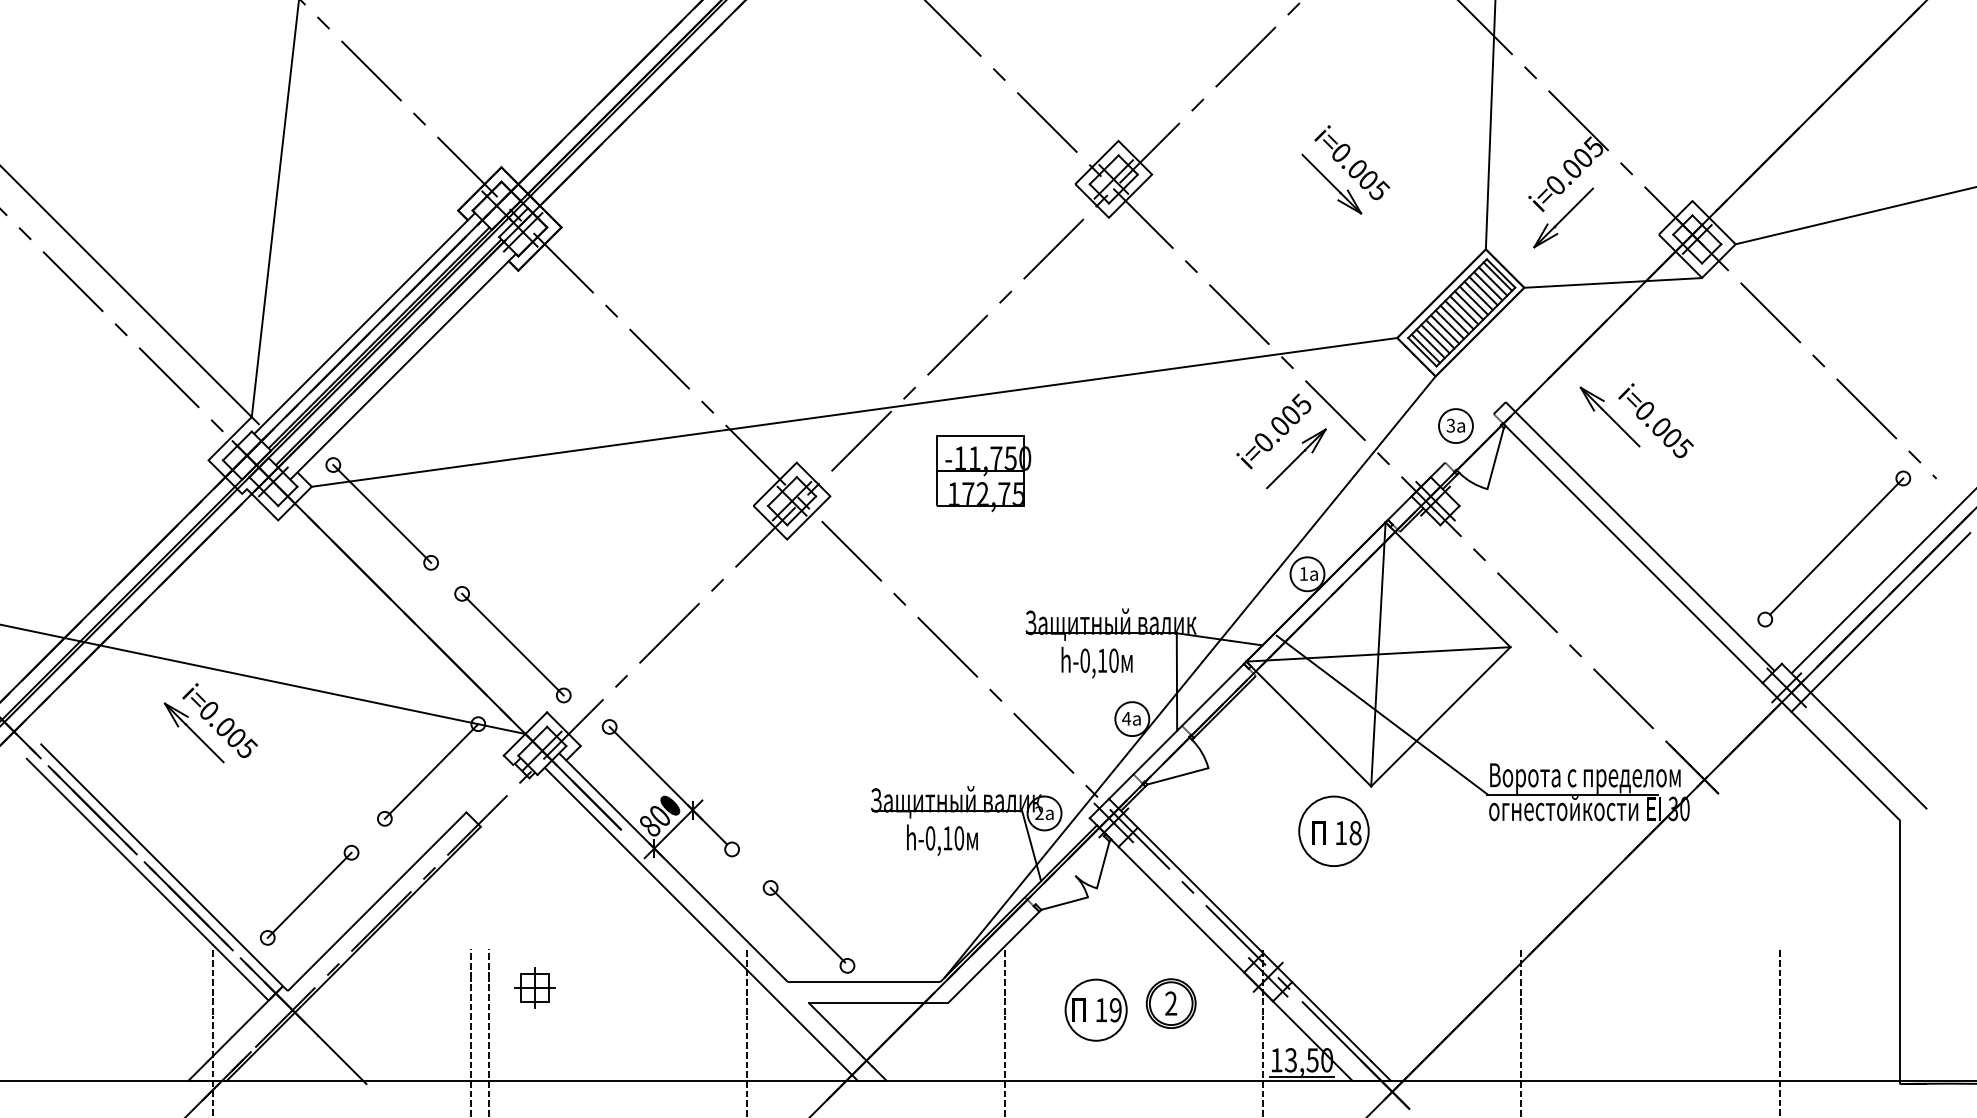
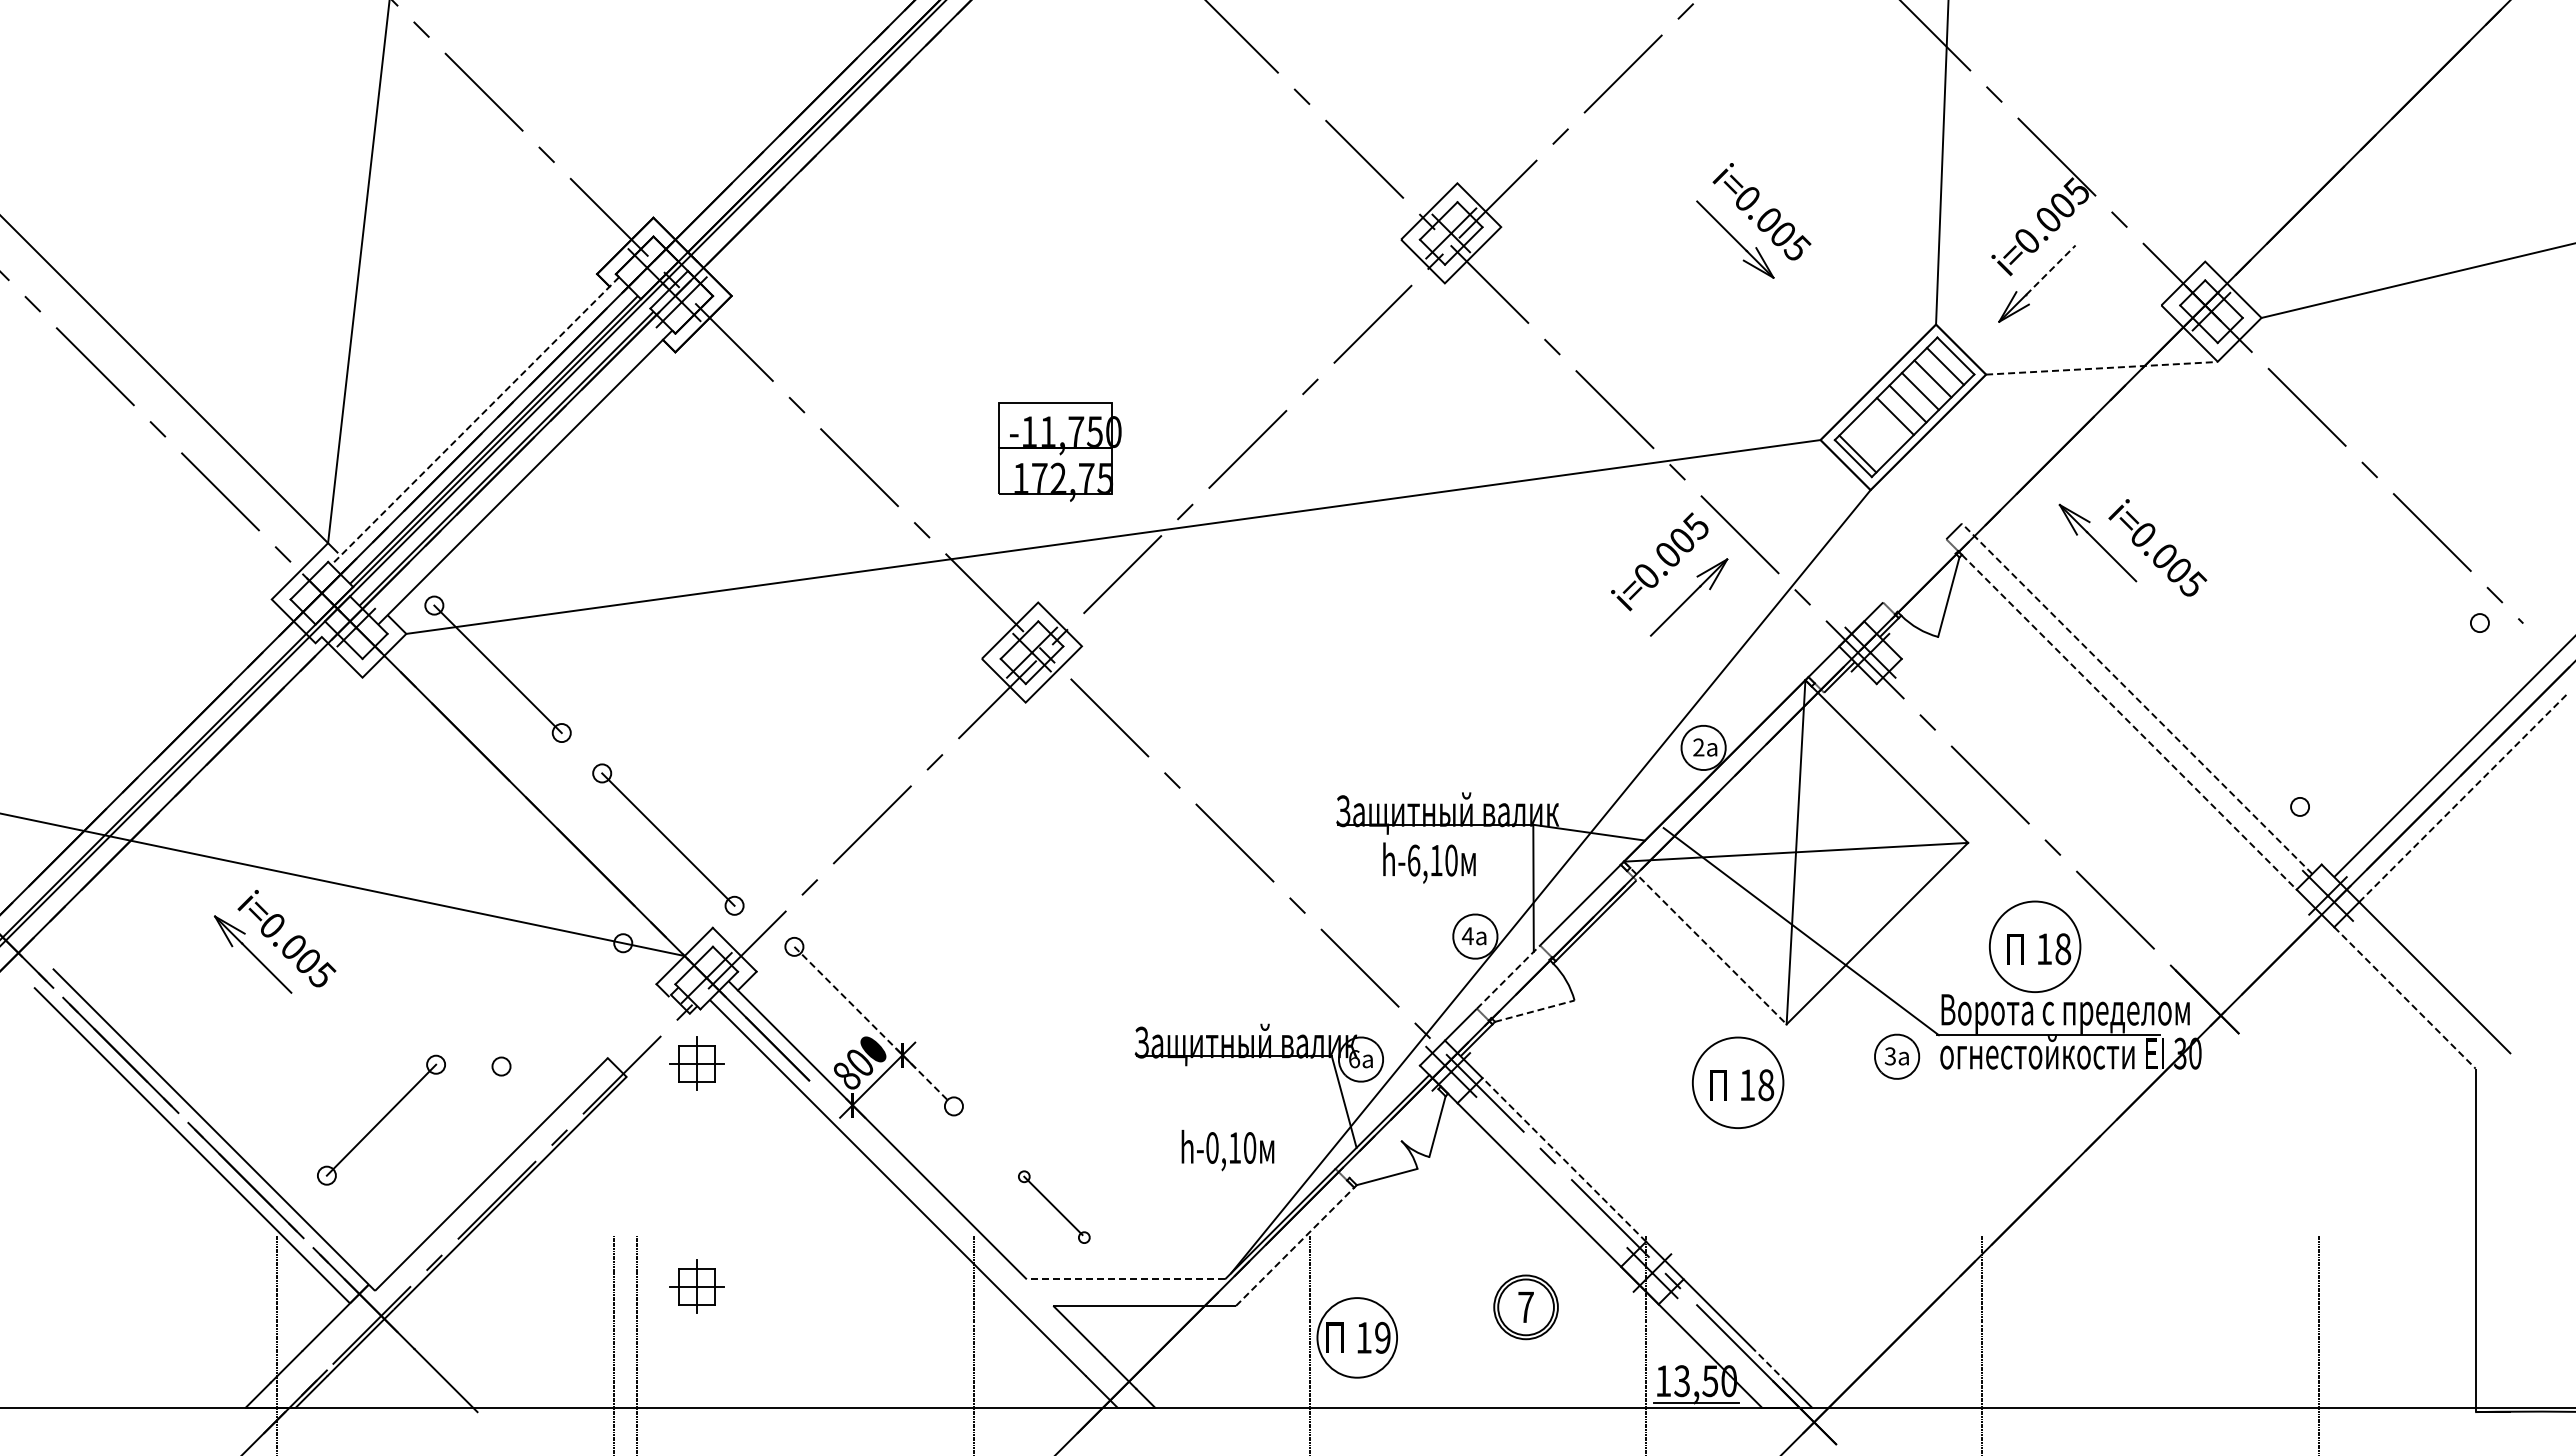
line: (1573, 207) -> (2050, 270), solid -> dashed
line: (1497, 276) -> (1951, 359), removed
line: (1612, 283) -> (2101, 368), solid -> dashed
line: (1487, 286) -> (1938, 372), removed
line: (1478, 295) -> (1926, 384), removed
line: (1468, 305) -> (1913, 397), removed
line: (1459, 314) -> (1901, 409), removed
line: (364, 323) -> (475, 421), solid -> dashed
line: (1449, 324) -> (1888, 422), removed
line: (1444, 329) -> (1882, 428), removed
line: (1440, 333) -> (1876, 434), removed
line: (1434, 339) -> (1869, 441), removed
line: (1430, 343) -> (1863, 447), removed
part: (1456, 425) -> (1897, 1056), moved
part: (983, 473) -> (1059, 451), moved
line: (1640, 536) -> (2137, 698), solid -> dashed
line: (1836, 546) -> (2392, 711), removed
line: (1634, 554) -> (2129, 722), solid -> dashed
text: (1303, 573) -> (1698, 747), 1 -> 2
line: (1890, 612) -> (2463, 797), solid -> dashed
text: (1085, 660) -> (1414, 860), h-0,10 -> h-6,10
line: (1308, 724) -> (1705, 943), solid -> dashed
part: (1562, 726) -> (2035, 946), added
line: (1157, 750) -> (1508, 977), solid -> dashed
line: (1846, 766) -> (2405, 998), solid -> dashed
line: (431, 771) -> (562, 1004), removed
line: (1178, 776) -> (1535, 1011), solid -> dashed
line: (668, 785) -> (871, 1023), solid -> dashed
text: (1039, 813) -> (1354, 1059), 2 -> 6
part: (534, 816) -> (696, 1063), added
text: (942, 840) -> (1227, 1150), moved
line: (1200, 890) -> (1564, 1159), solid -> dashed
part: (309, 894) -> (381, 1119), moved
part: (809, 926) -> (1054, 1206), size x0.6
line: (994, 956) -> (1295, 1246), solid -> dashed
line: (863, 982) -> (1125, 1279), solid -> dashed
text: (1170, 1002) -> (1525, 1306), 2 -> 7
part: (1095, 1009) -> (1356, 1337), moved
line: (1359, 1049) -> (1771, 1366), solid -> dashed

